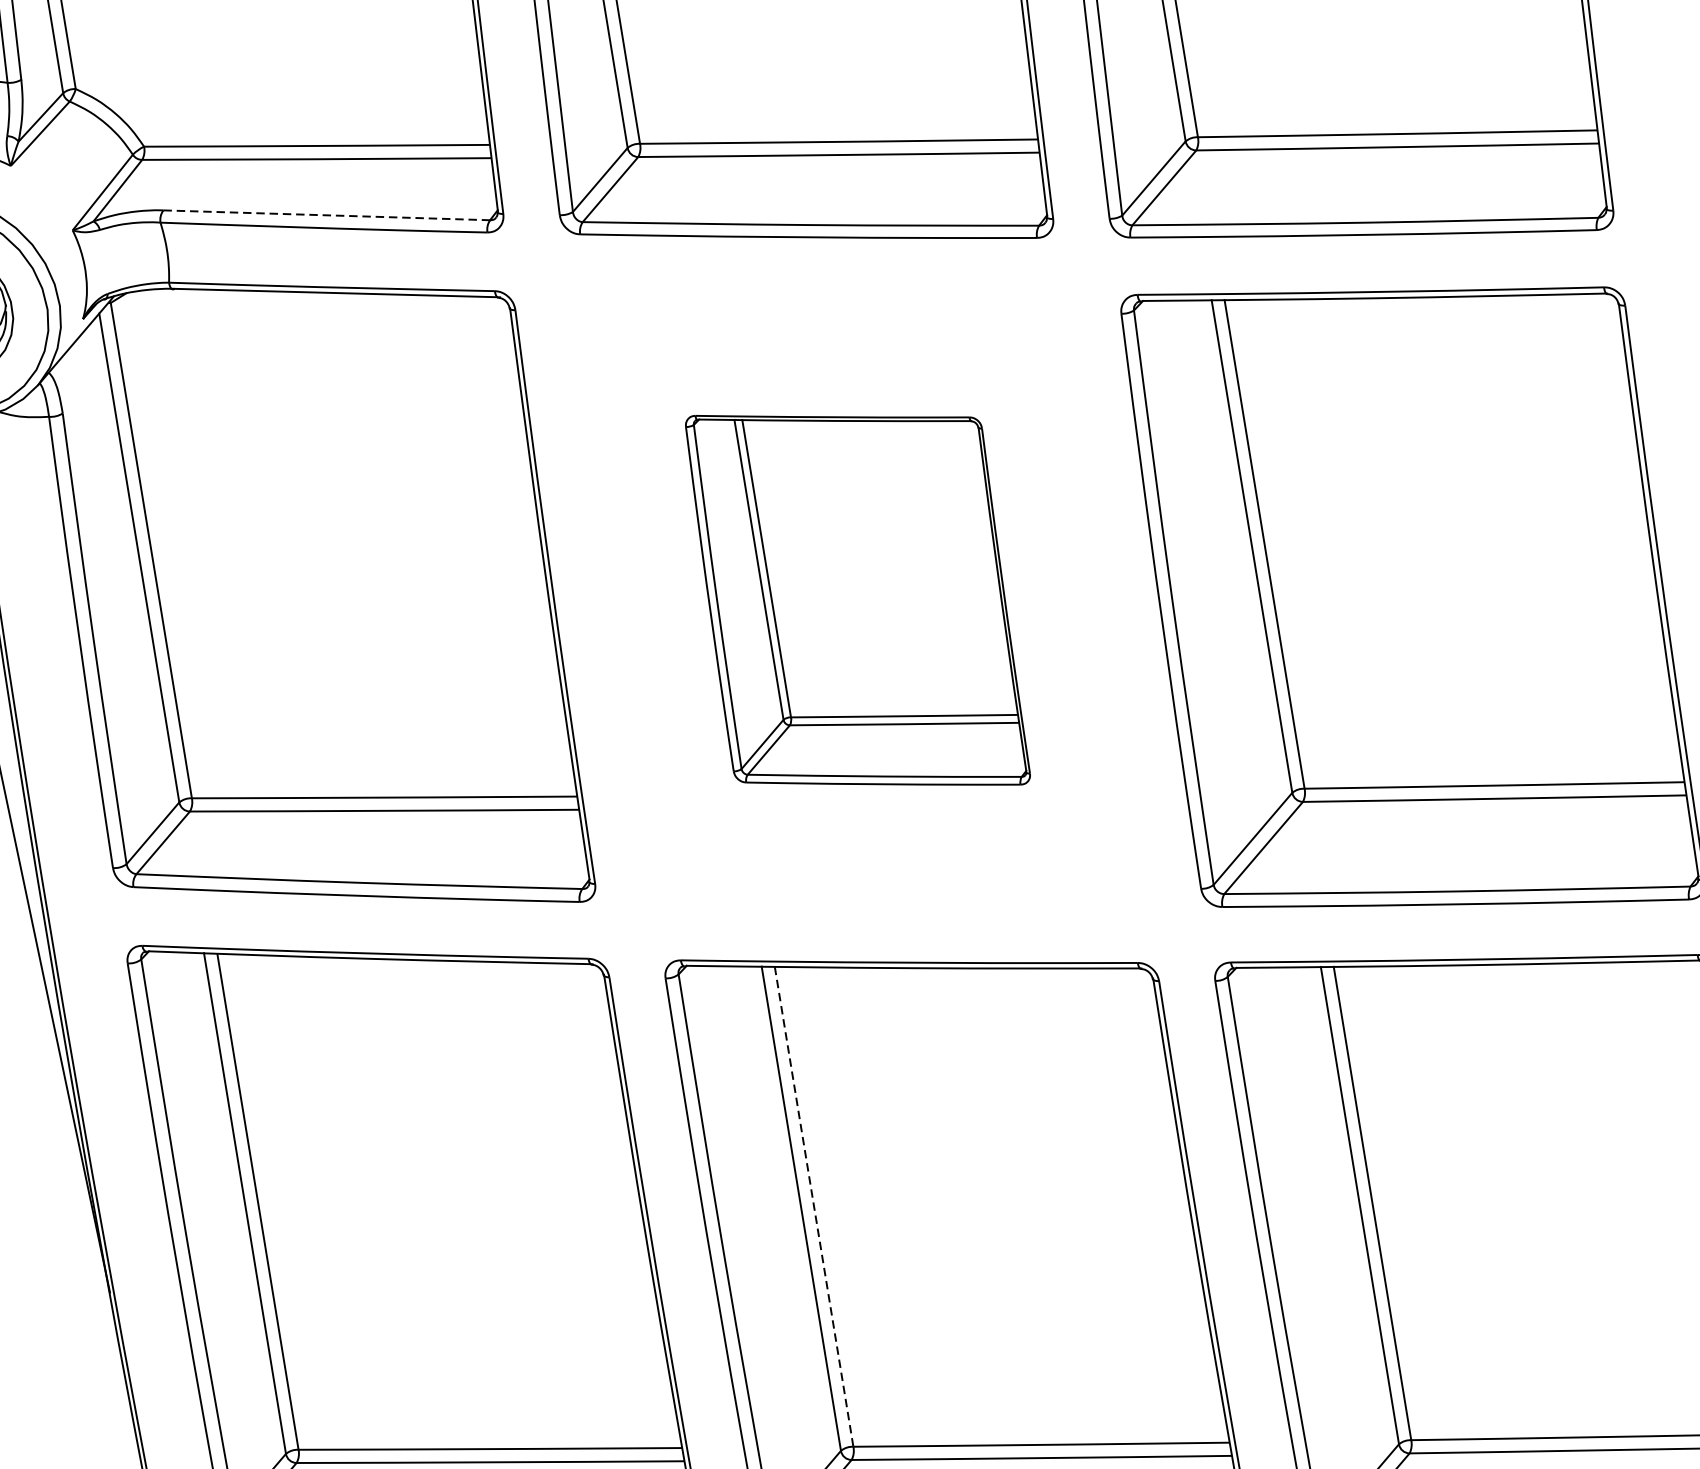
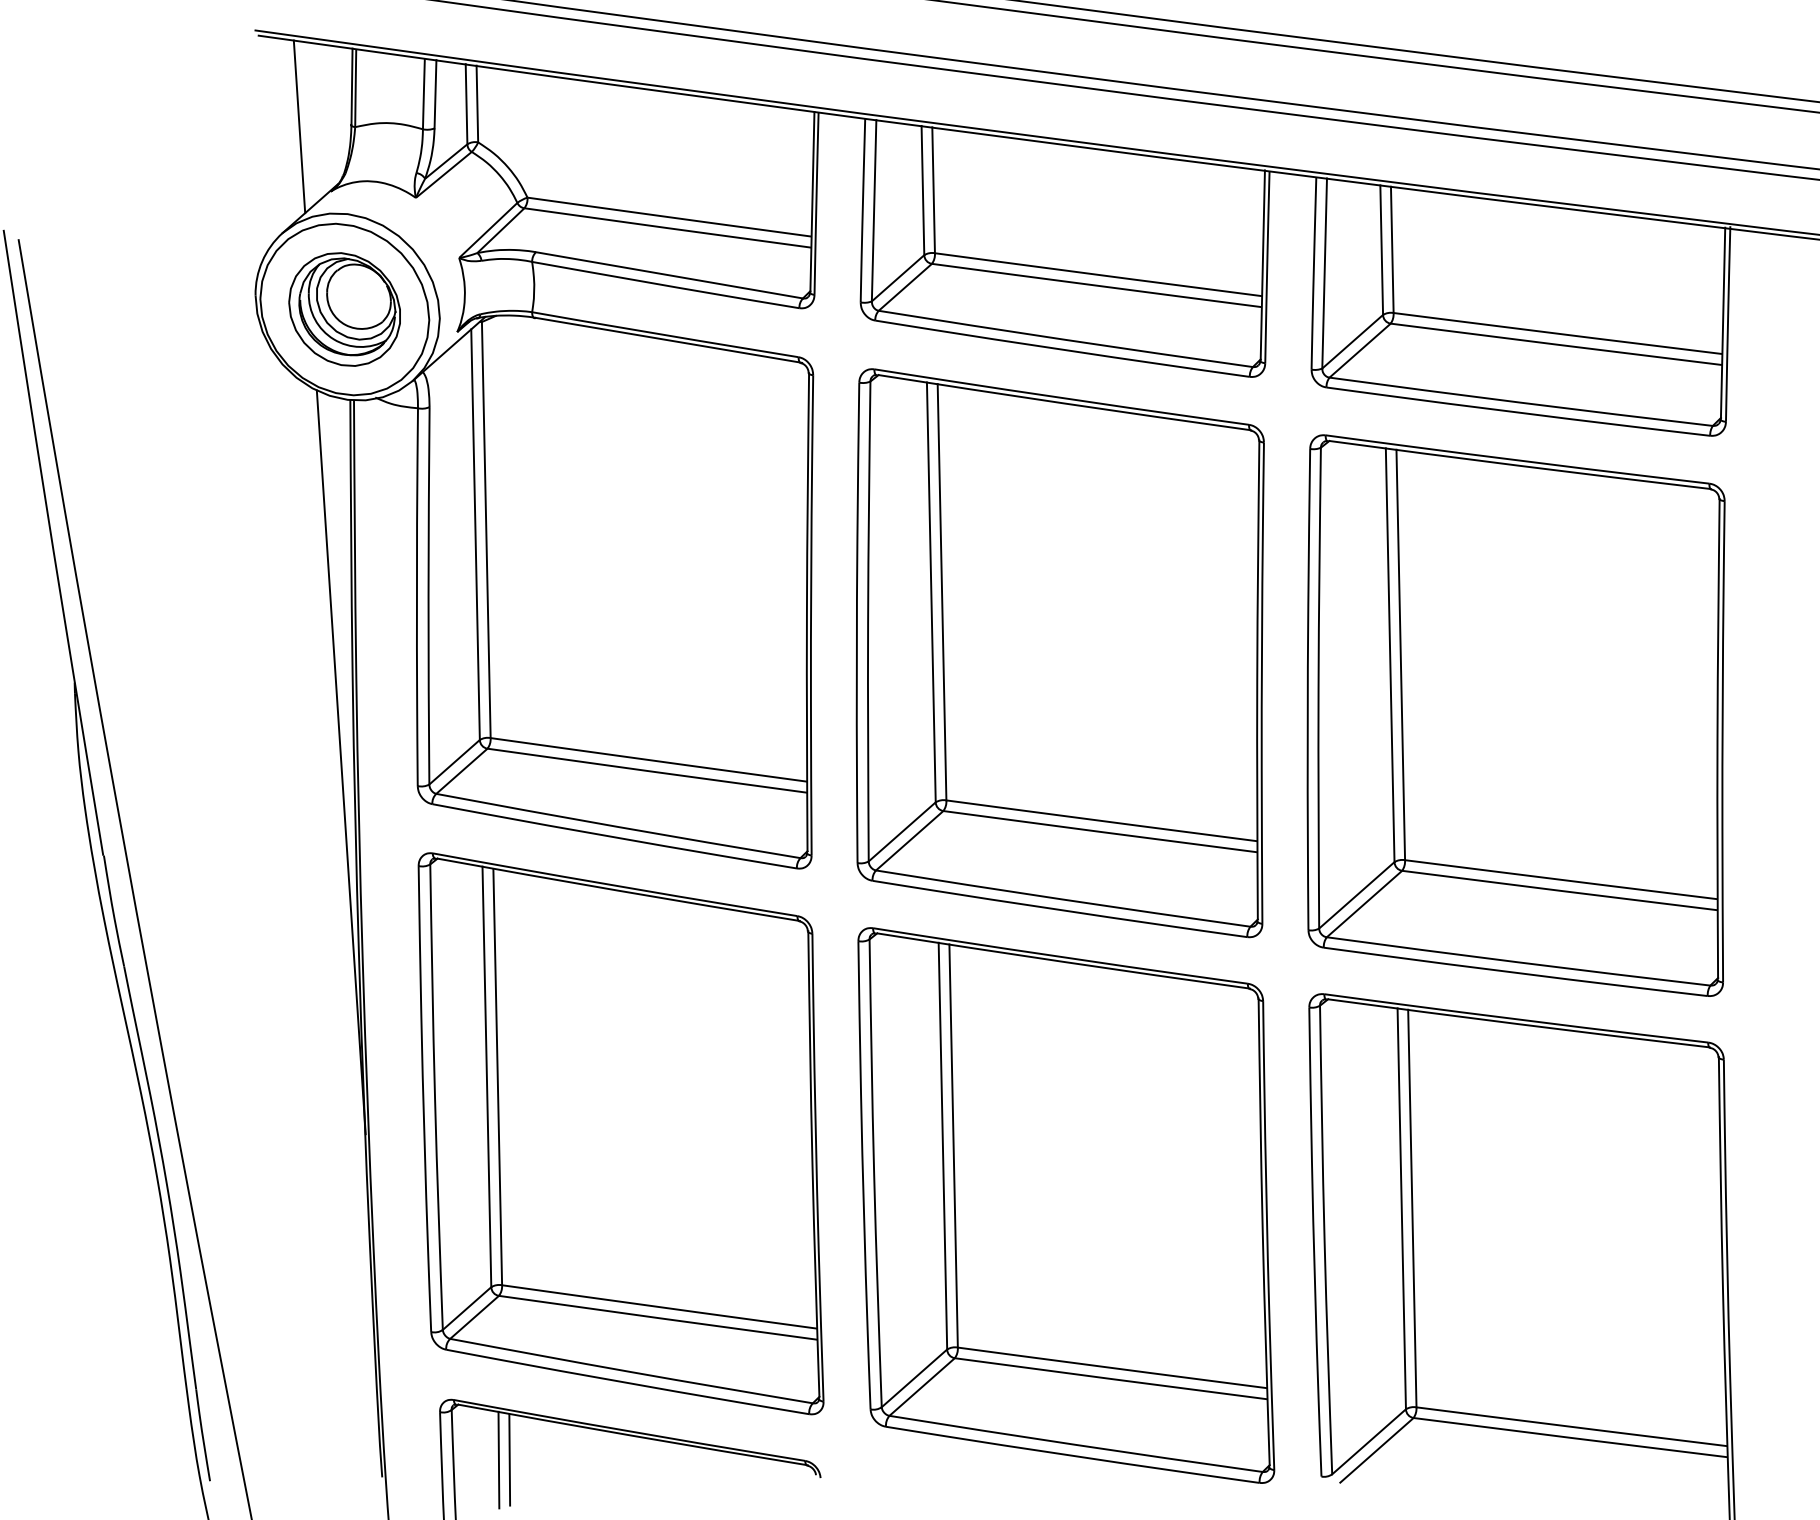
line: (326, 215) -> (669, 275), dashed -> solid
part: (856, 600) -> (1059, 653), size x1.67
line: (814, 1207) -> (953, 1146), dashed -> solid

